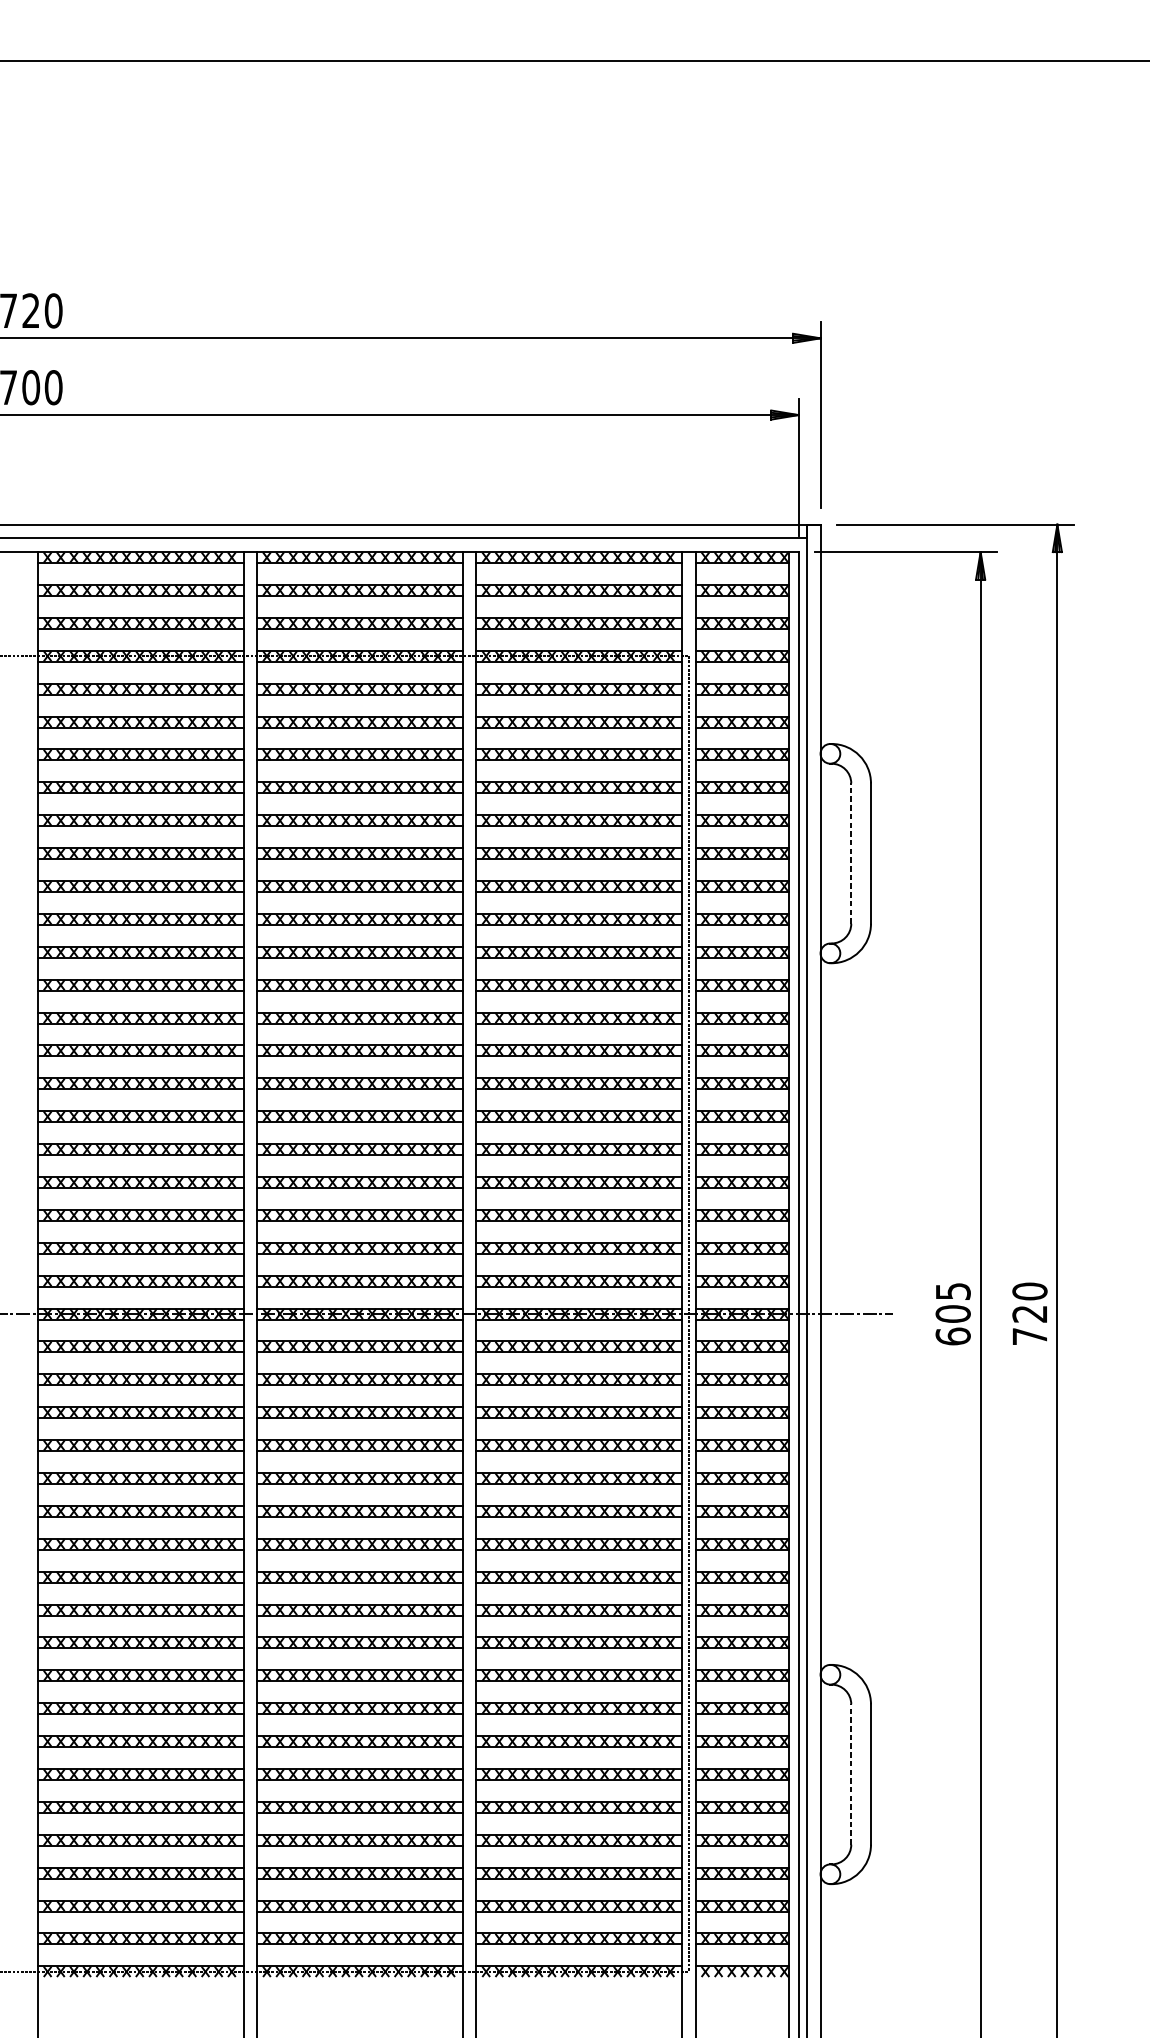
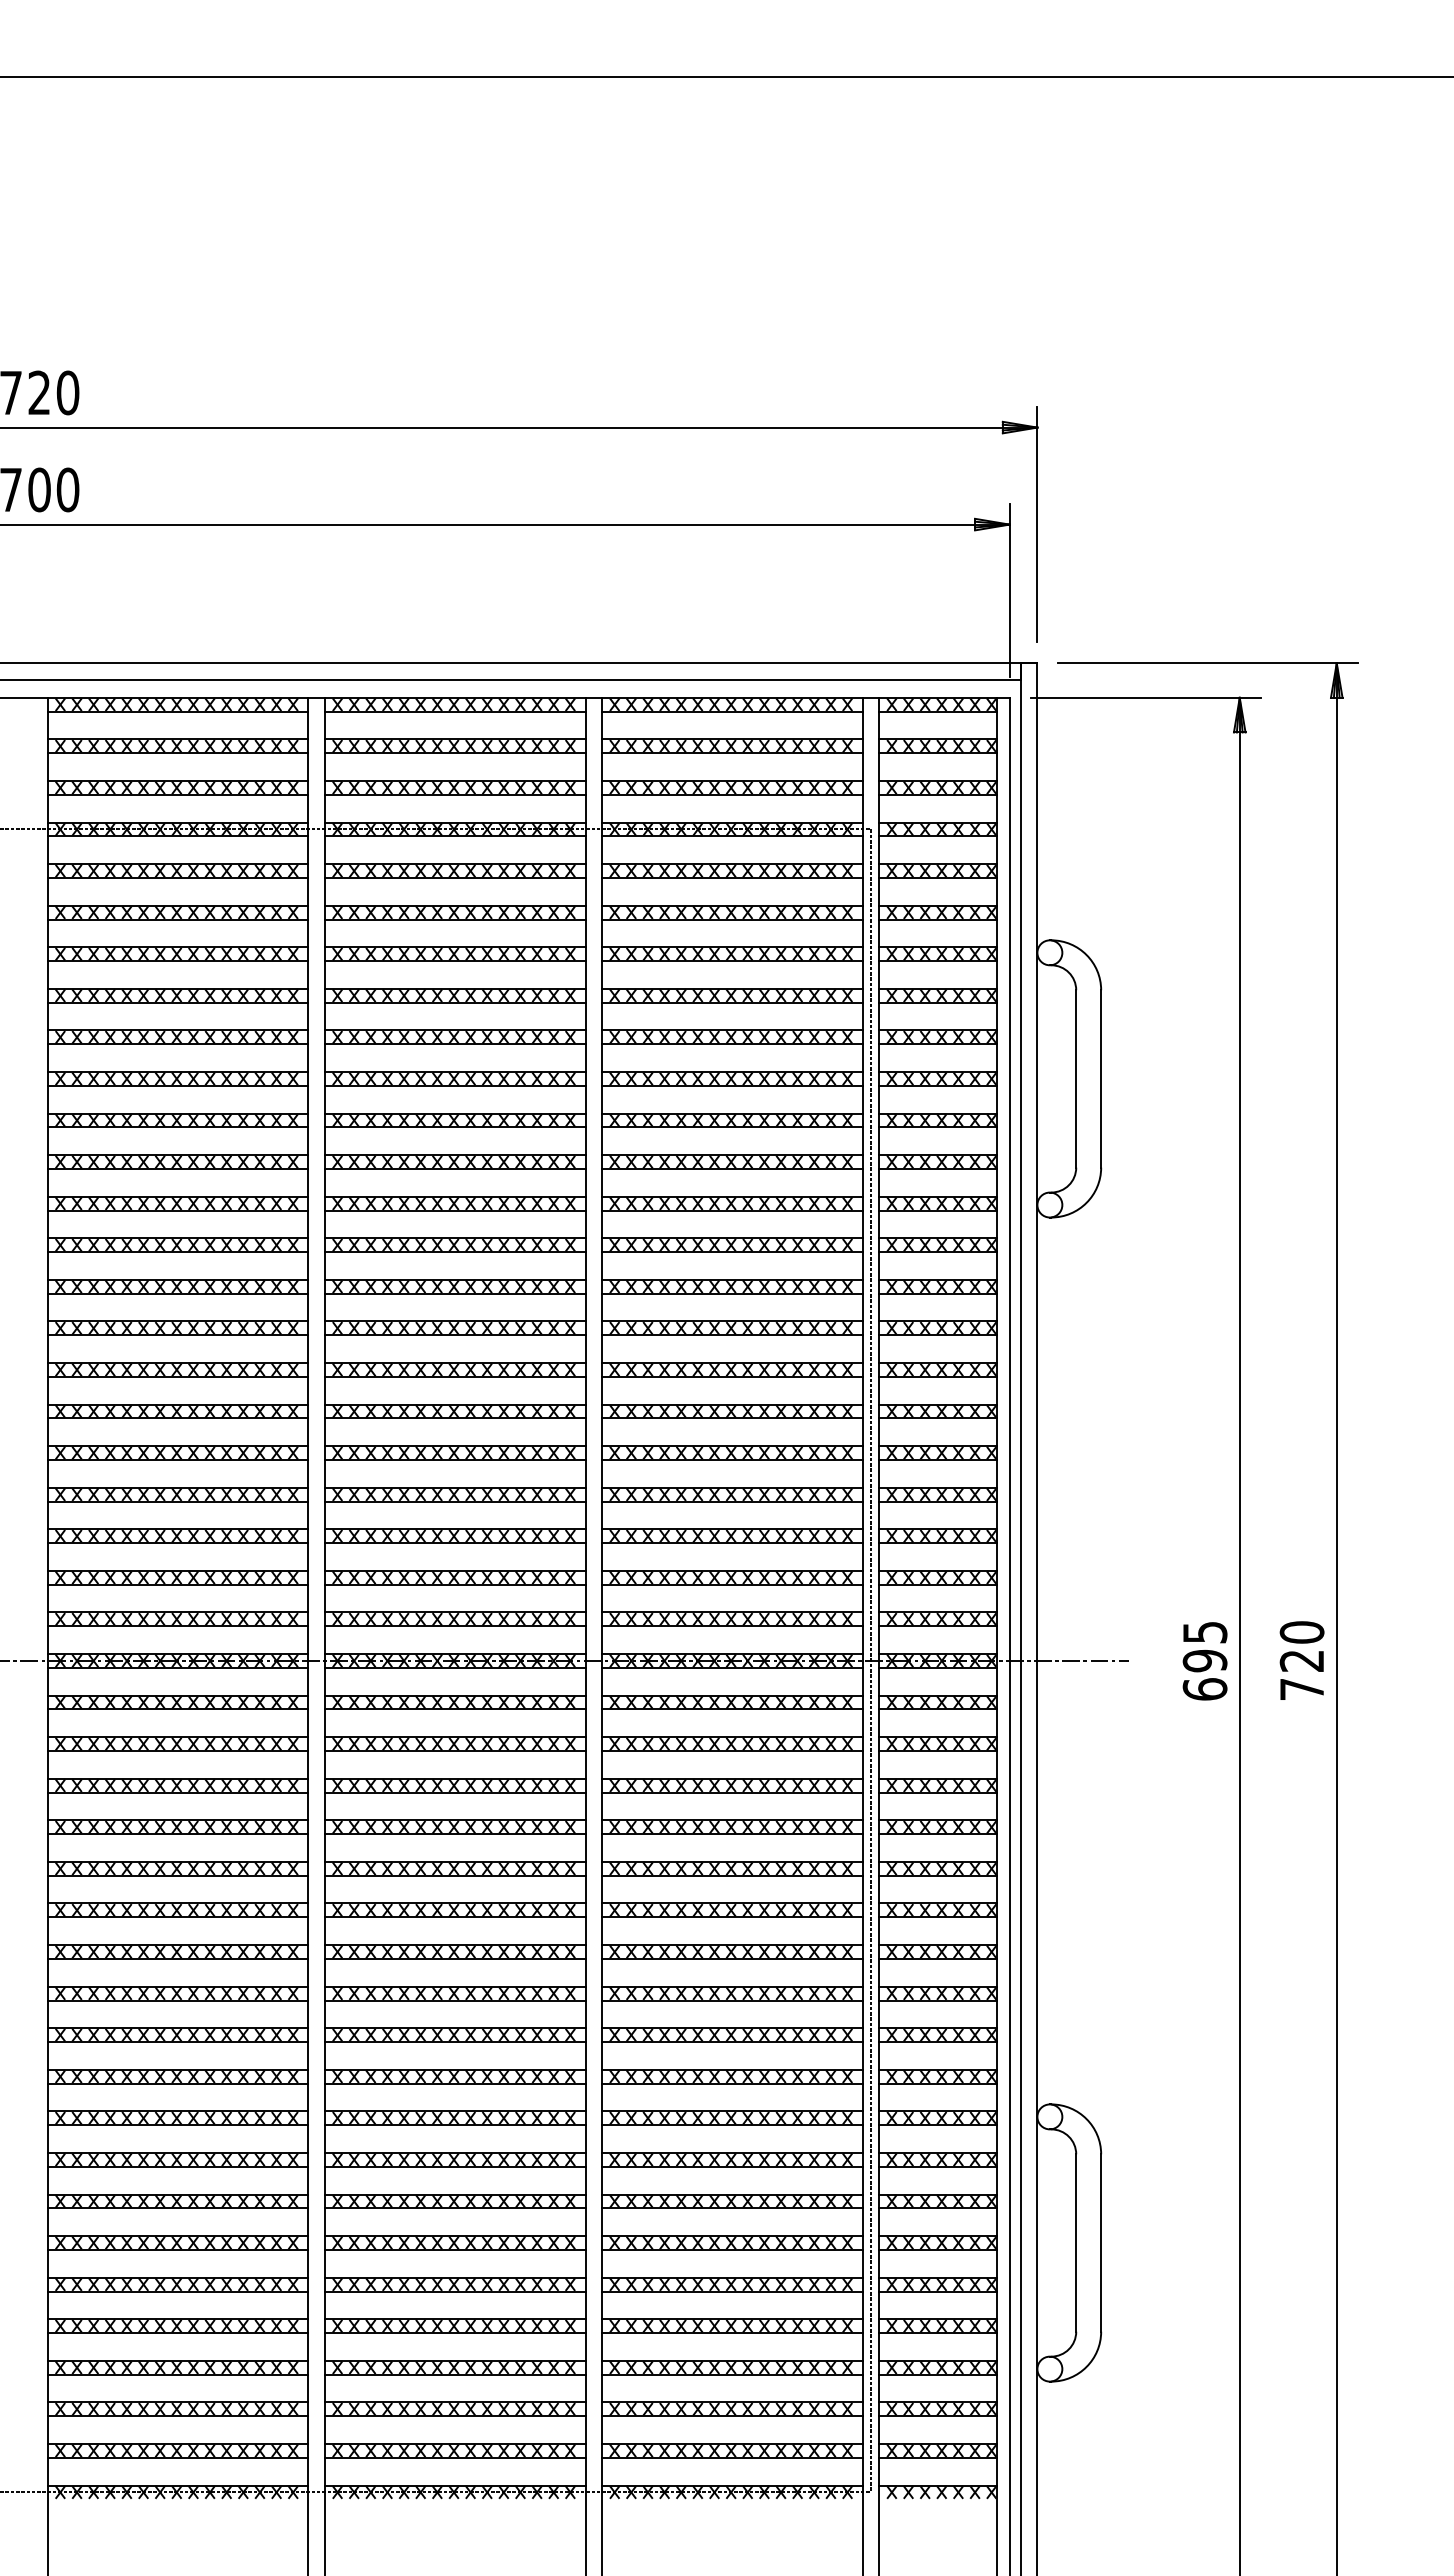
line: (851, 853) -> (1076, 1078), dashed -> solid
text: (952, 1313) -> (1204, 1660), 605 -> 695
line: (851, 1774) -> (1076, 2243), dashed -> solid

